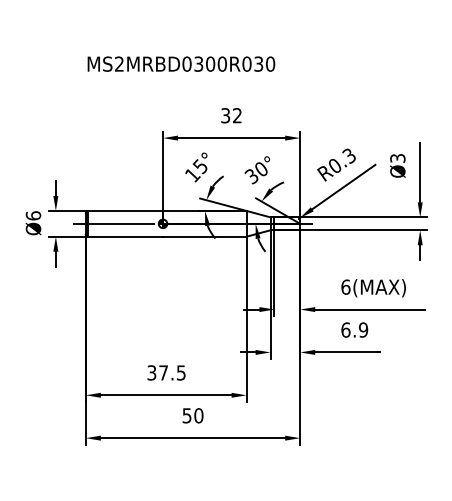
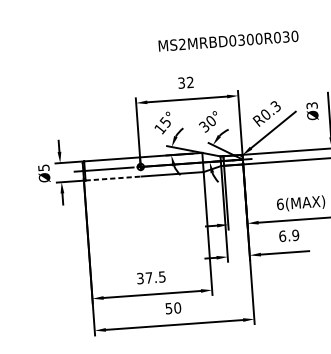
text: (181, 63) -> (228, 40), moved
text: (33, 215) -> (43, 167), Ø6 -> Ø5
line: (125, 236) -> (113, 178), solid -> dashed

